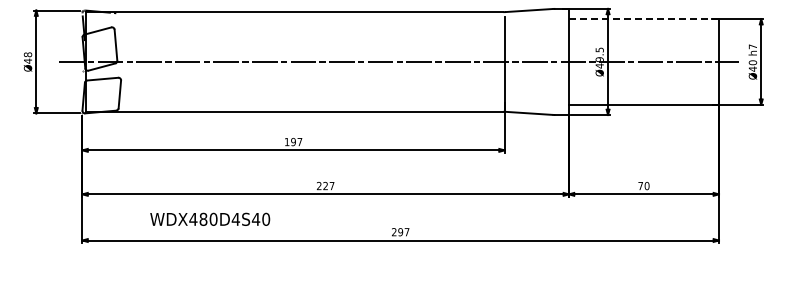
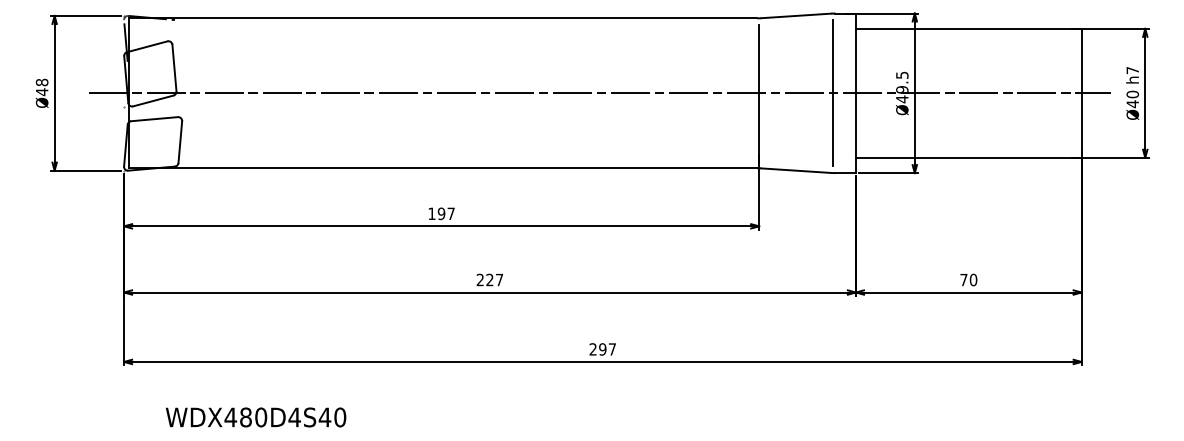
line: (643, 19) -> (968, 29), dashed -> solid
line: (553, 61) -> (832, 92), added
text: (210, 218) -> (256, 416), moved

